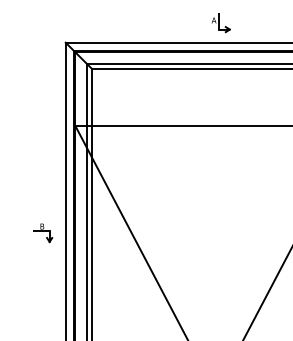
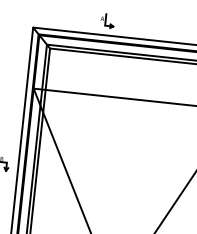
part: (220, 23) -> (106, 21), moved

